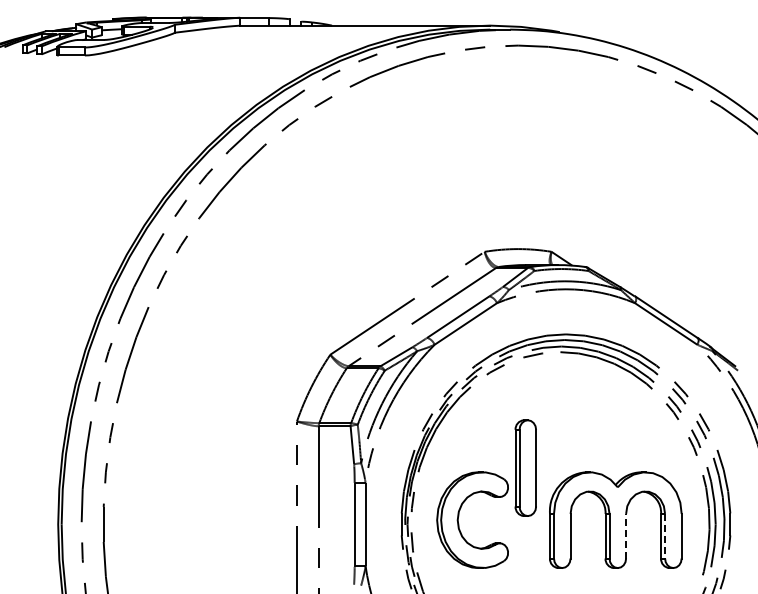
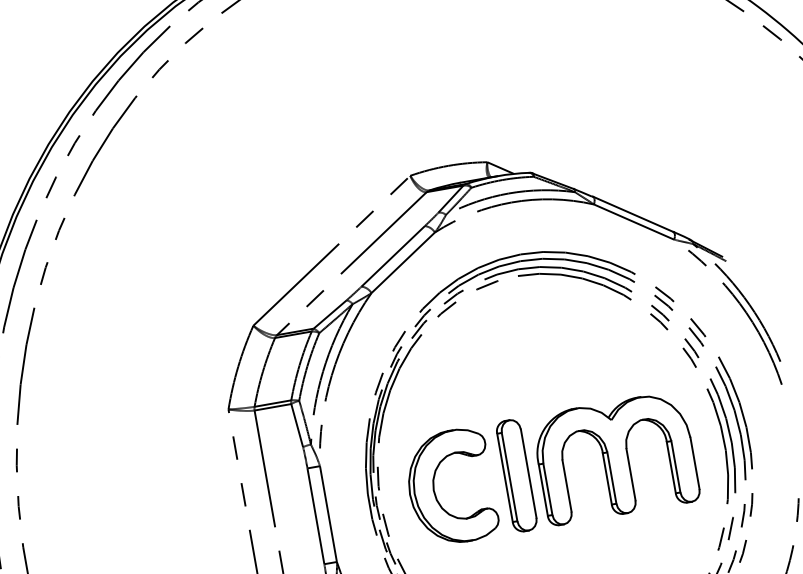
part: (525, 467) -> (516, 475), moved
line: (626, 535) -> (631, 473), dashed -> solid
line: (665, 536) -> (676, 467), dashed -> solid

